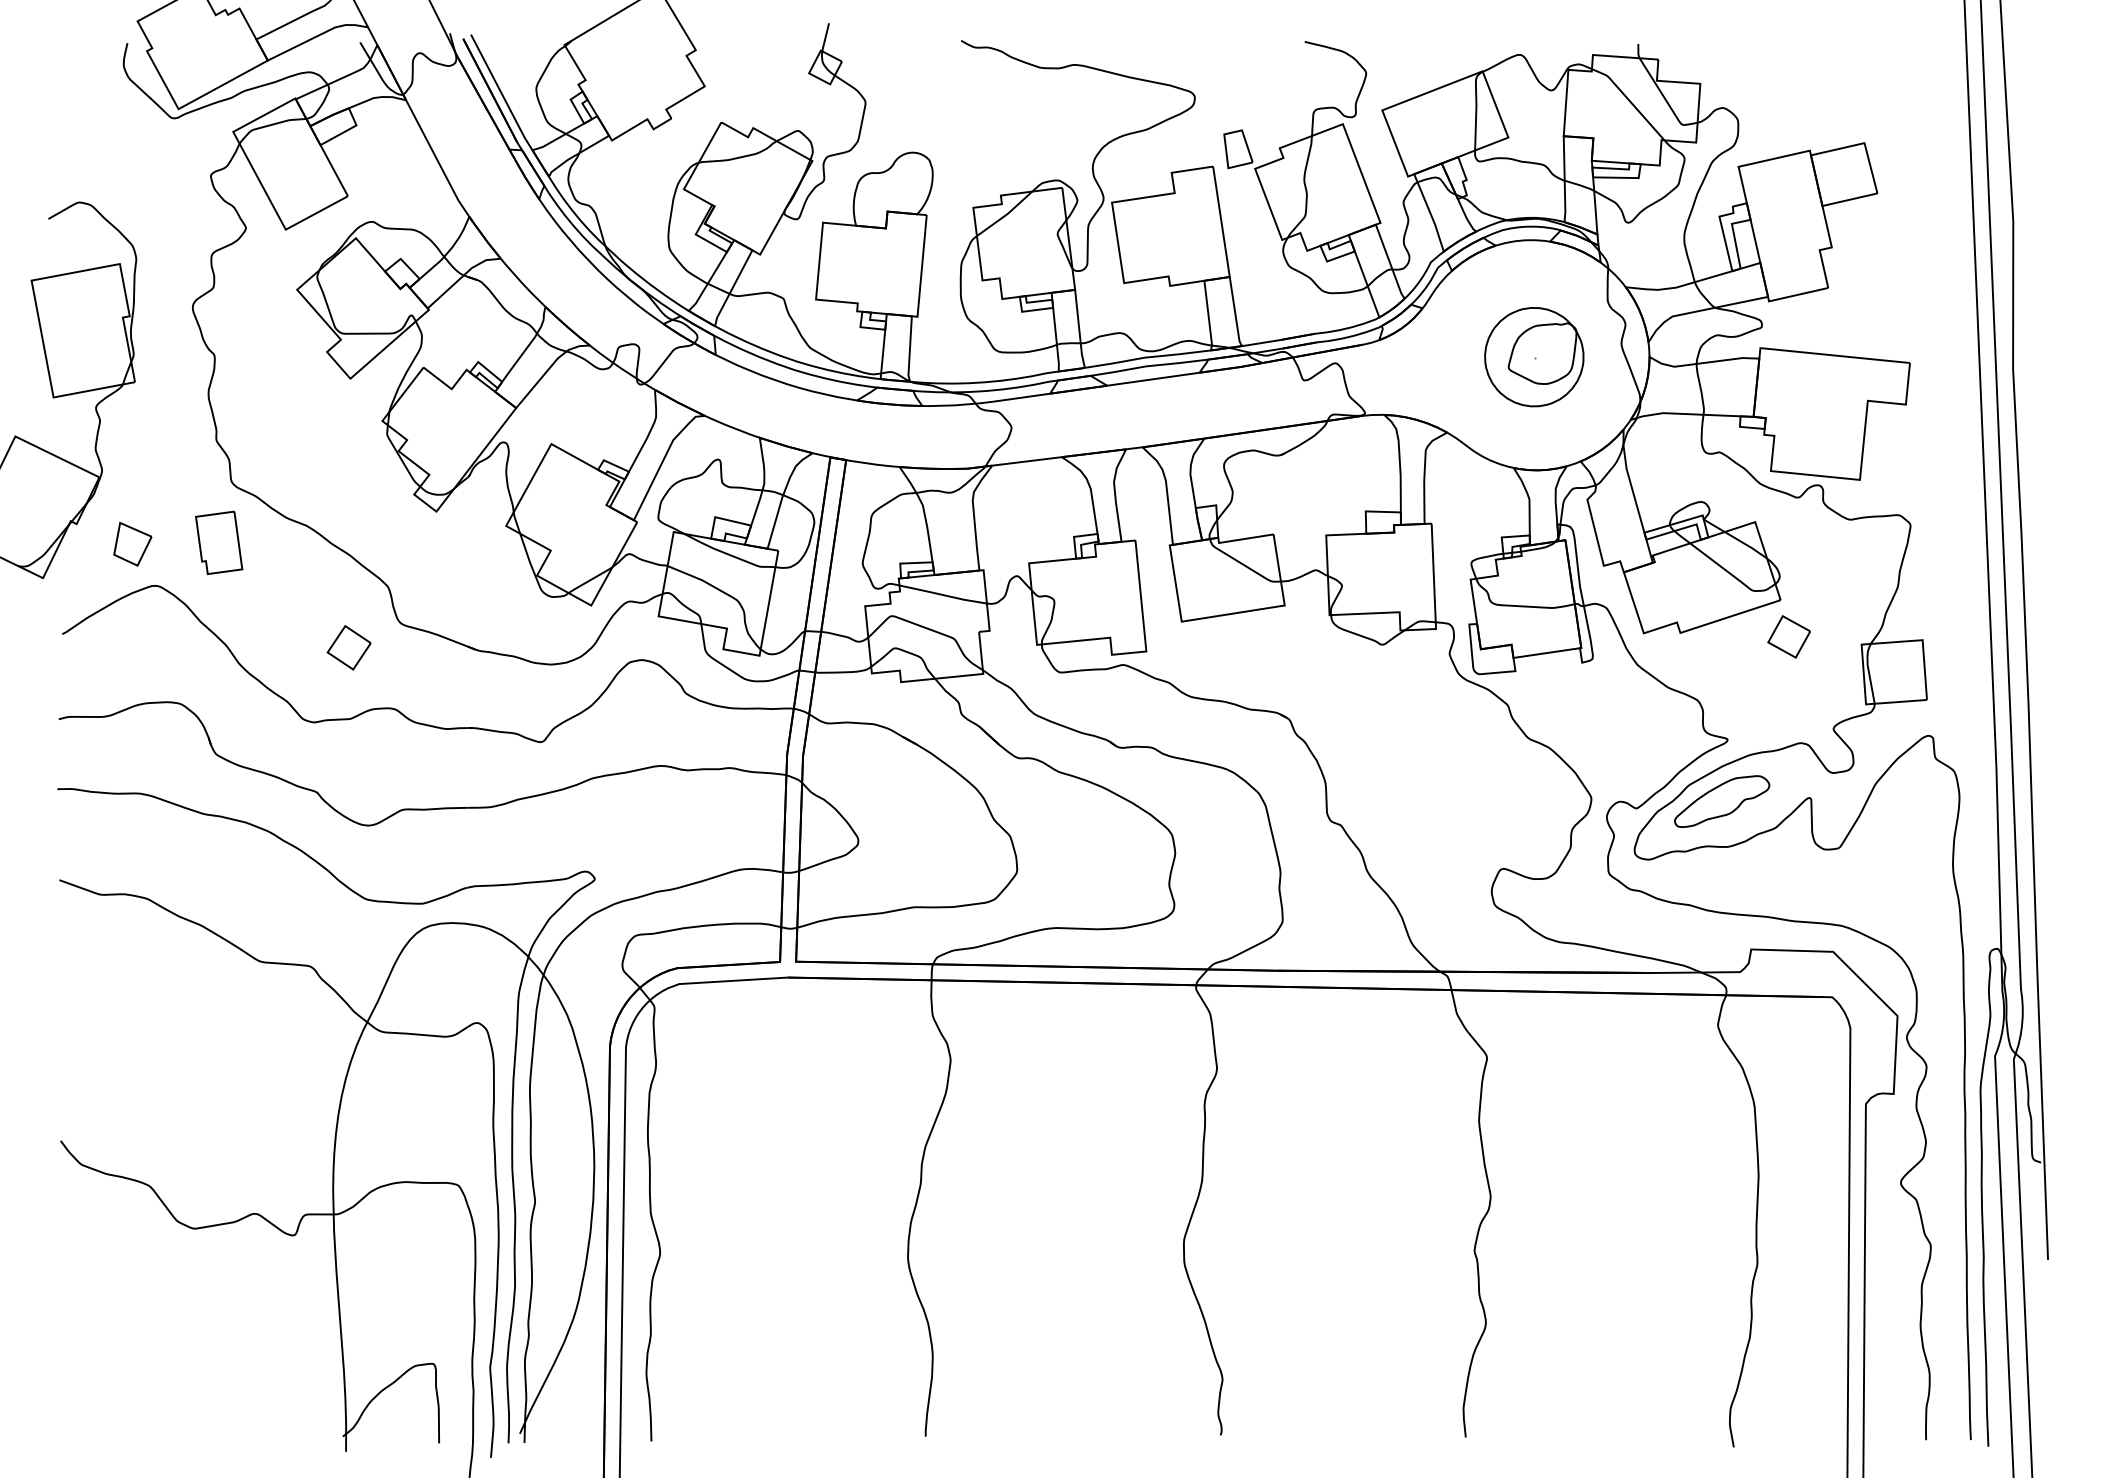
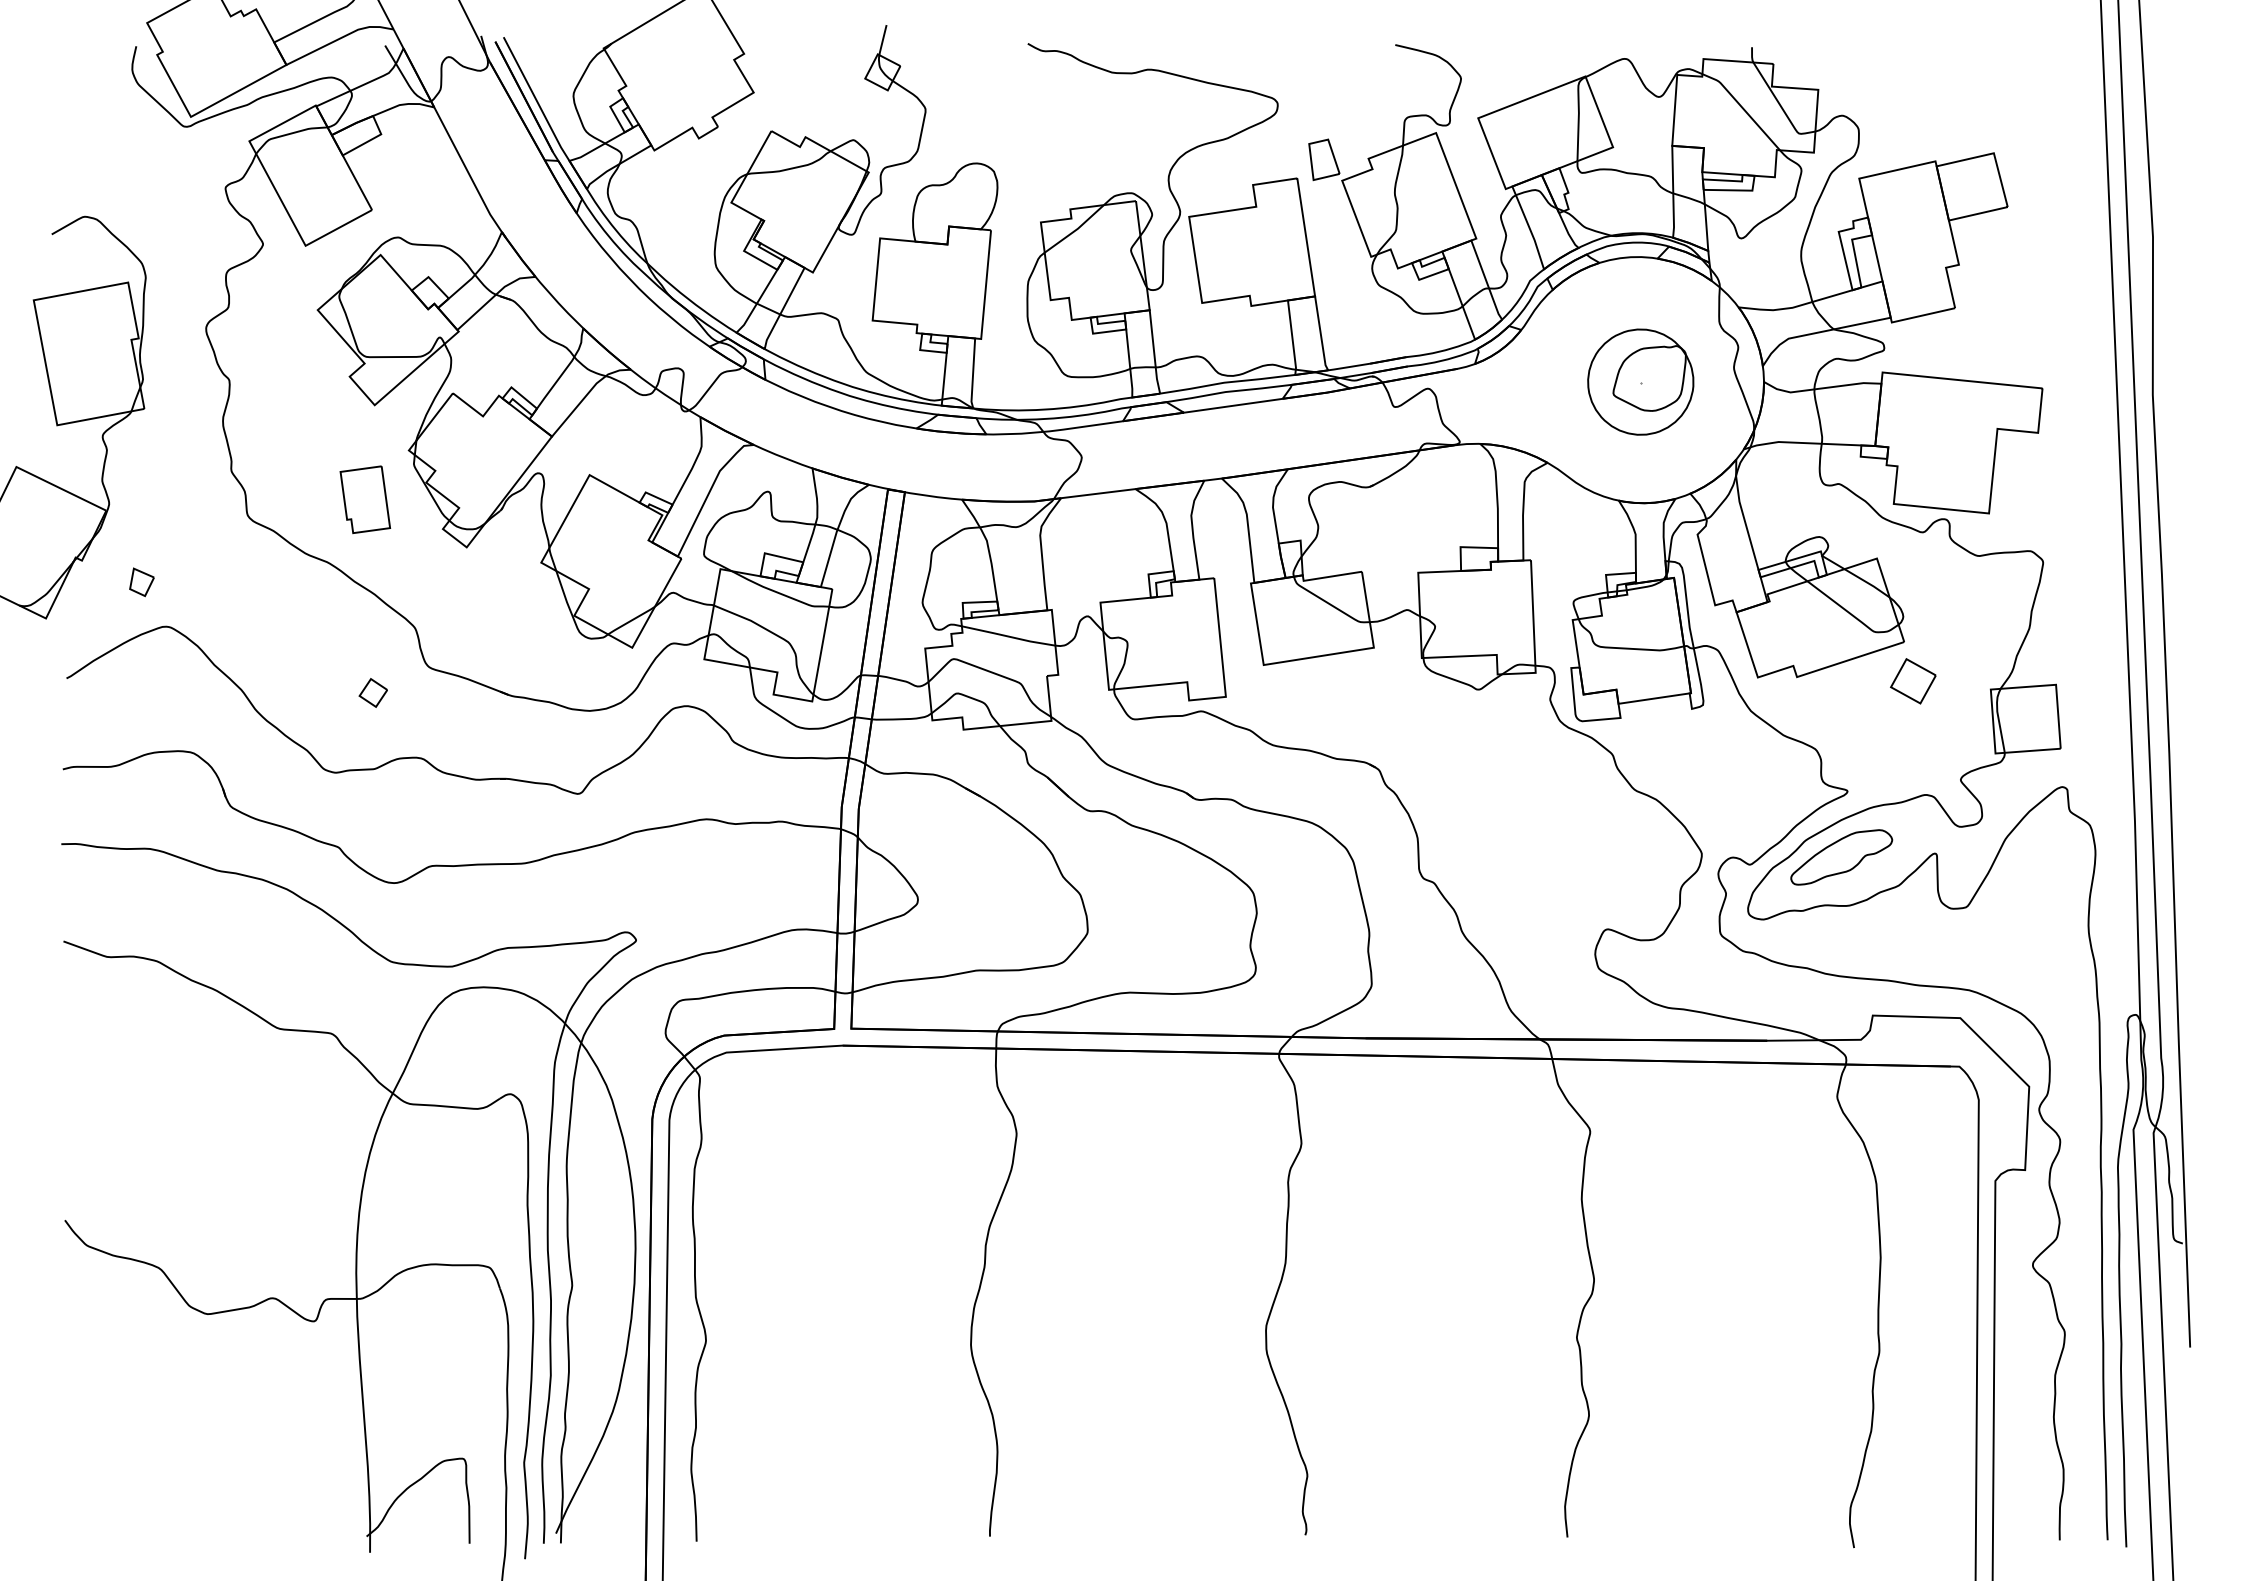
part: (219, 542) -> (365, 499), moved
part: (132, 544) -> (141, 582), size x0.6
part: (349, 647) -> (373, 692), size x0.6

